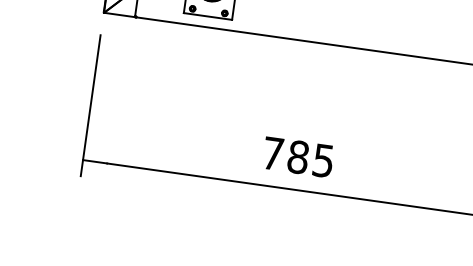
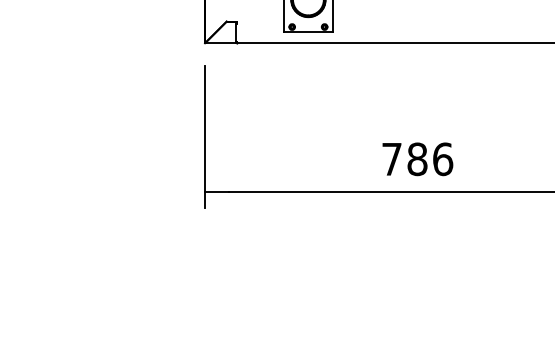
text: (324, 161) -> (443, 159), 785 -> 786

